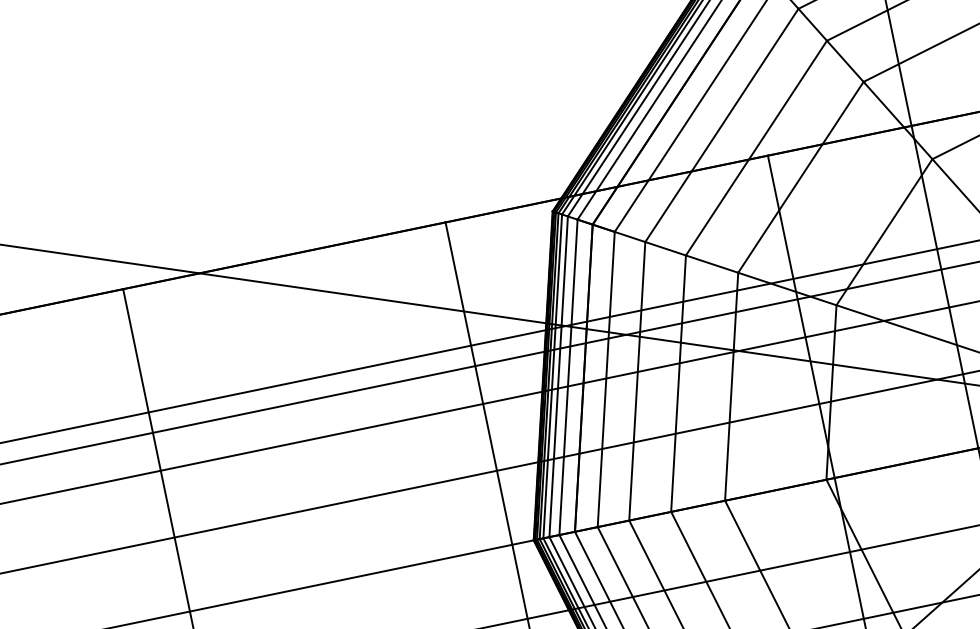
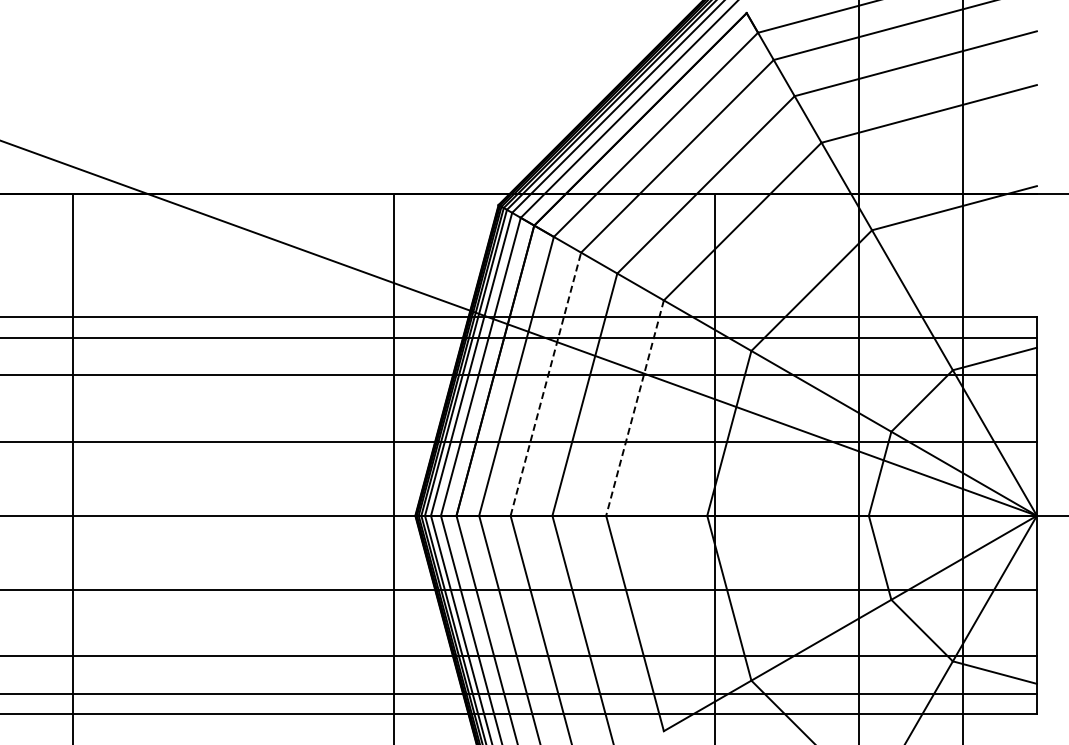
line: (637, 380) -> (546, 383), solid -> dashed
line: (731, 387) -> (634, 408), solid -> dashed

